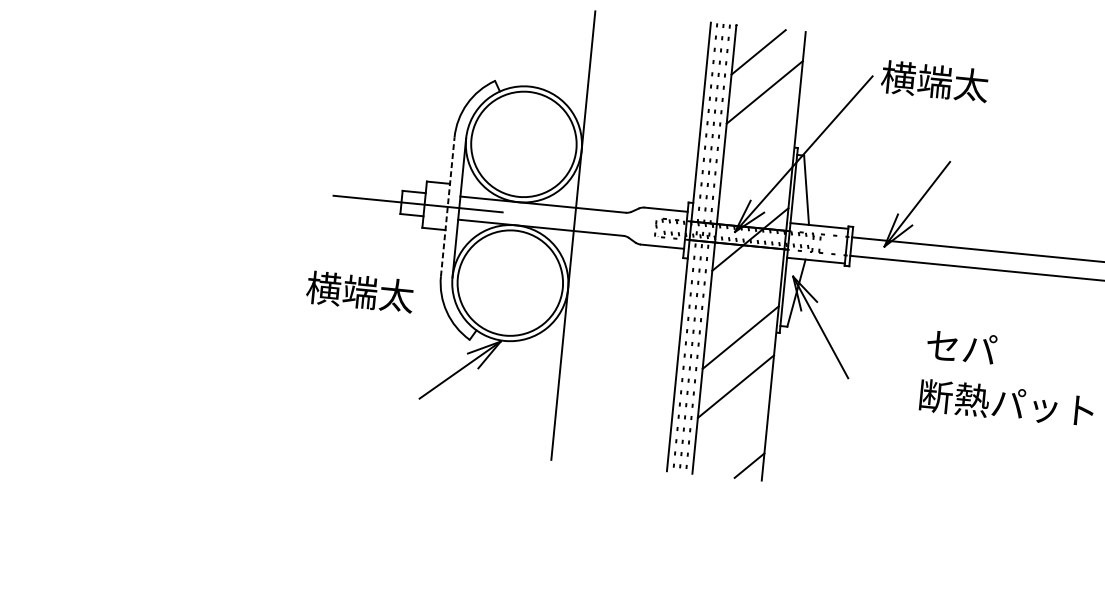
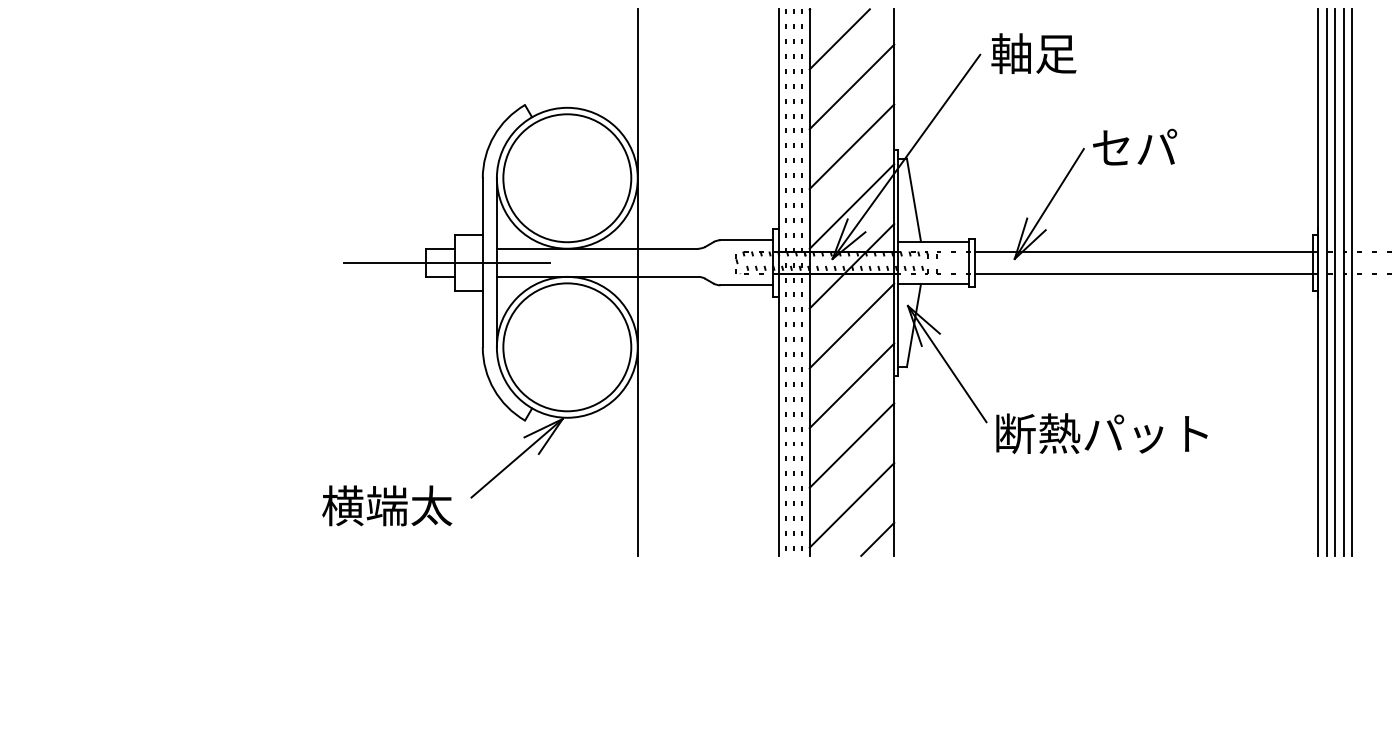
text: (935, 81) -> (1056, 53), 横端太 -> 軸足
line: (759, 141) -> (851, 146), added
line: (754, 190) -> (851, 206), added
line: (447, 206) -> (482, 262), dashed -> solid
line: (745, 288) -> (851, 325), added
text: (360, 291) -> (387, 505), moved
text: (962, 346) -> (1135, 146), moved
text: (1006, 403) -> (1101, 433), moved
line: (730, 435) -> (851, 505), added

